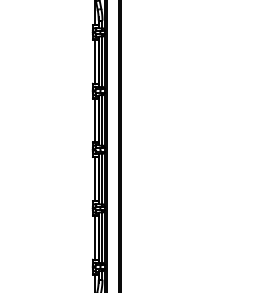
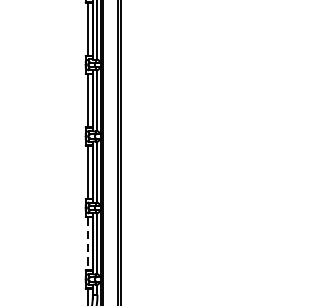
line: (94, 237) -> (87, 243), solid -> dashed

